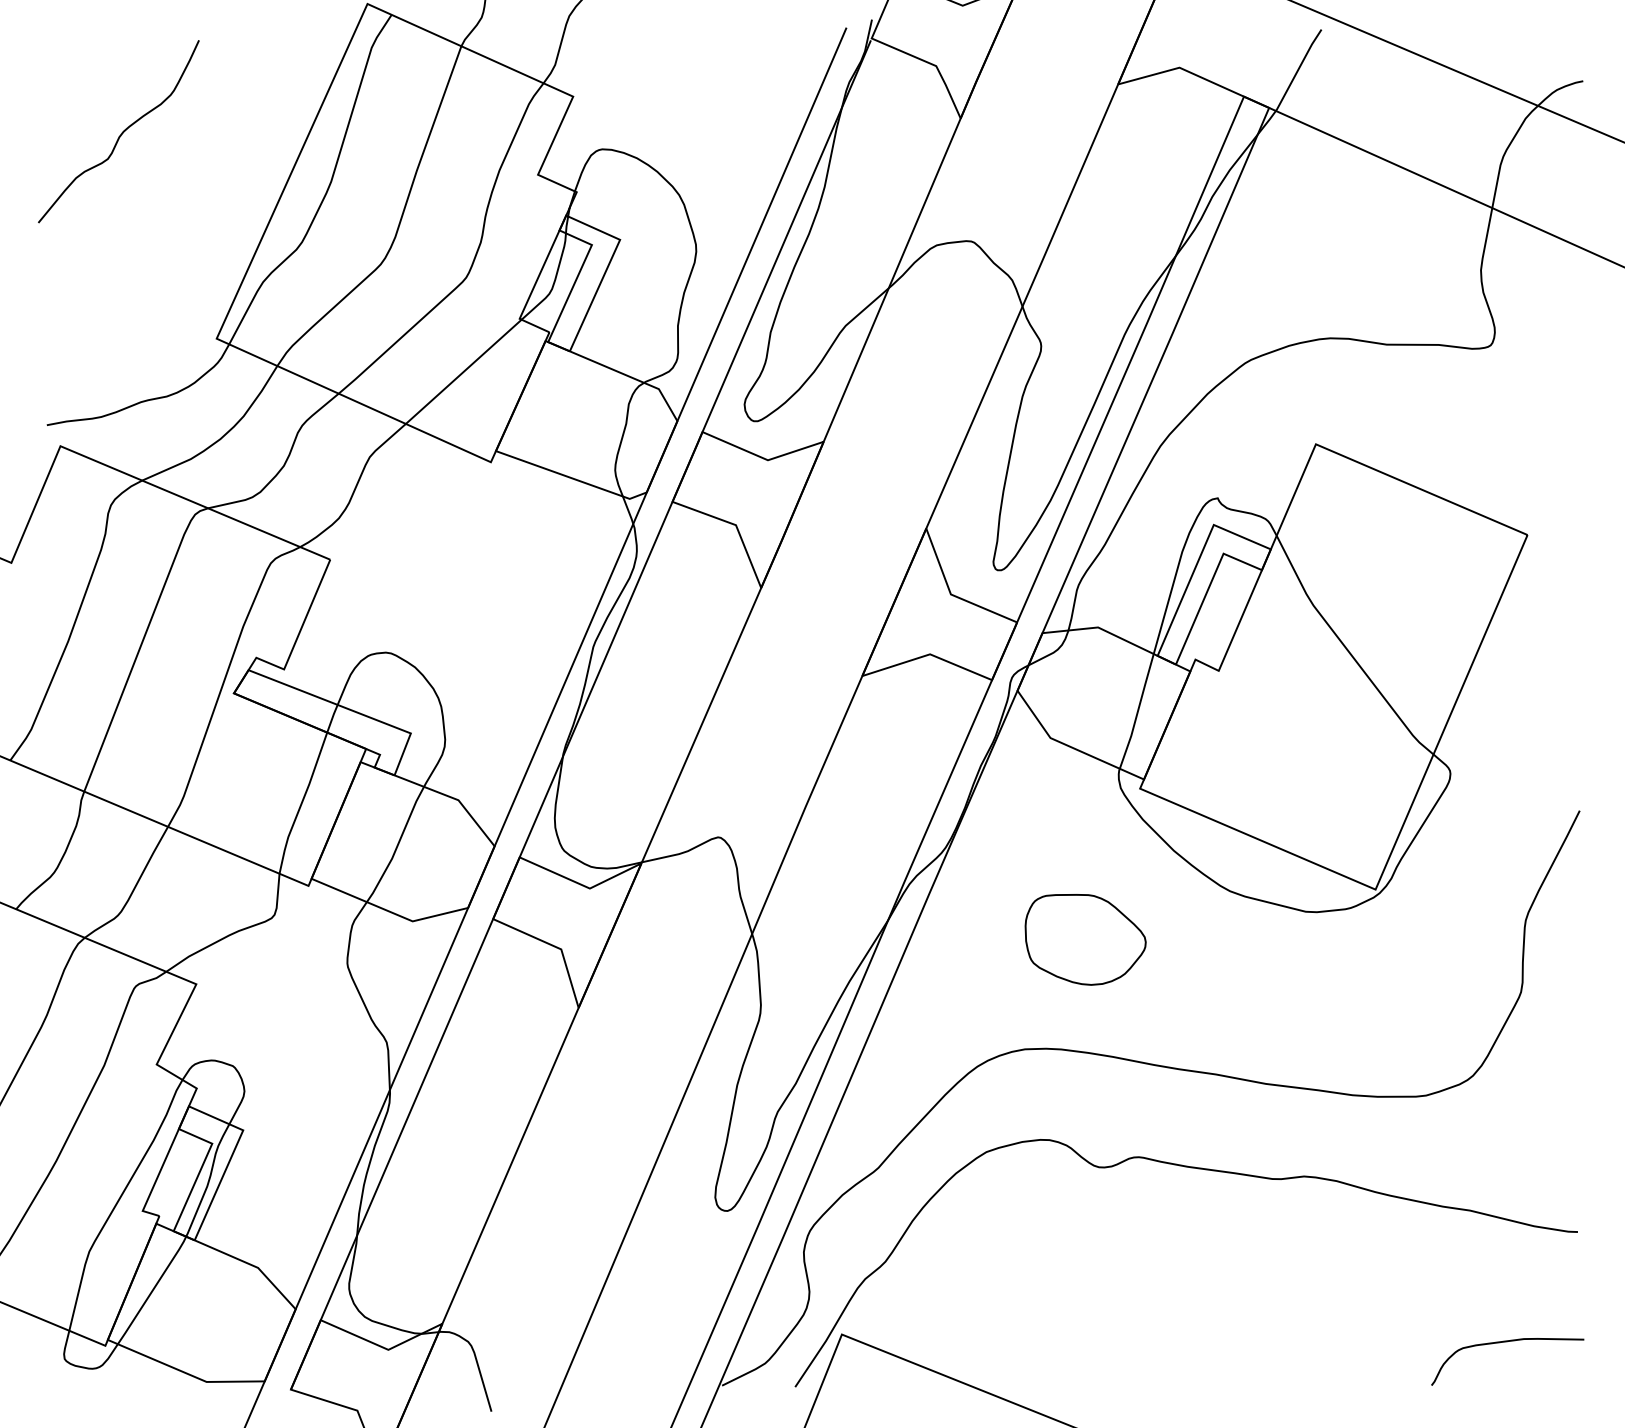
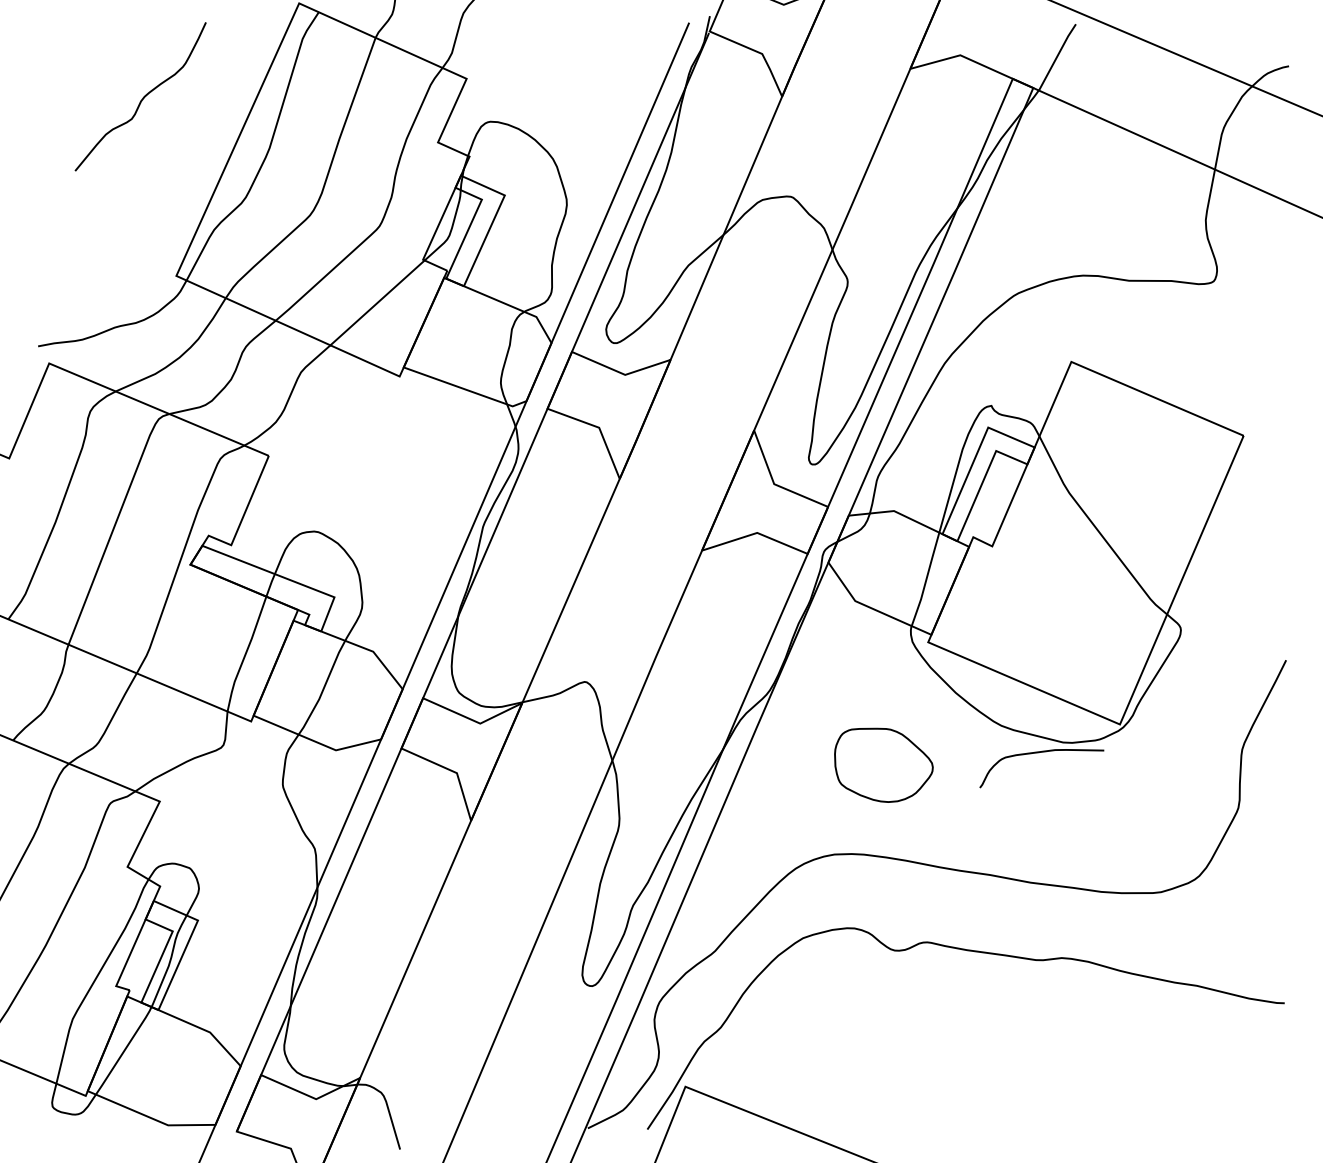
curve: (121, 132) -> (142, 97), moved
curve: (1507, 1342) -> (1041, 752), moved

